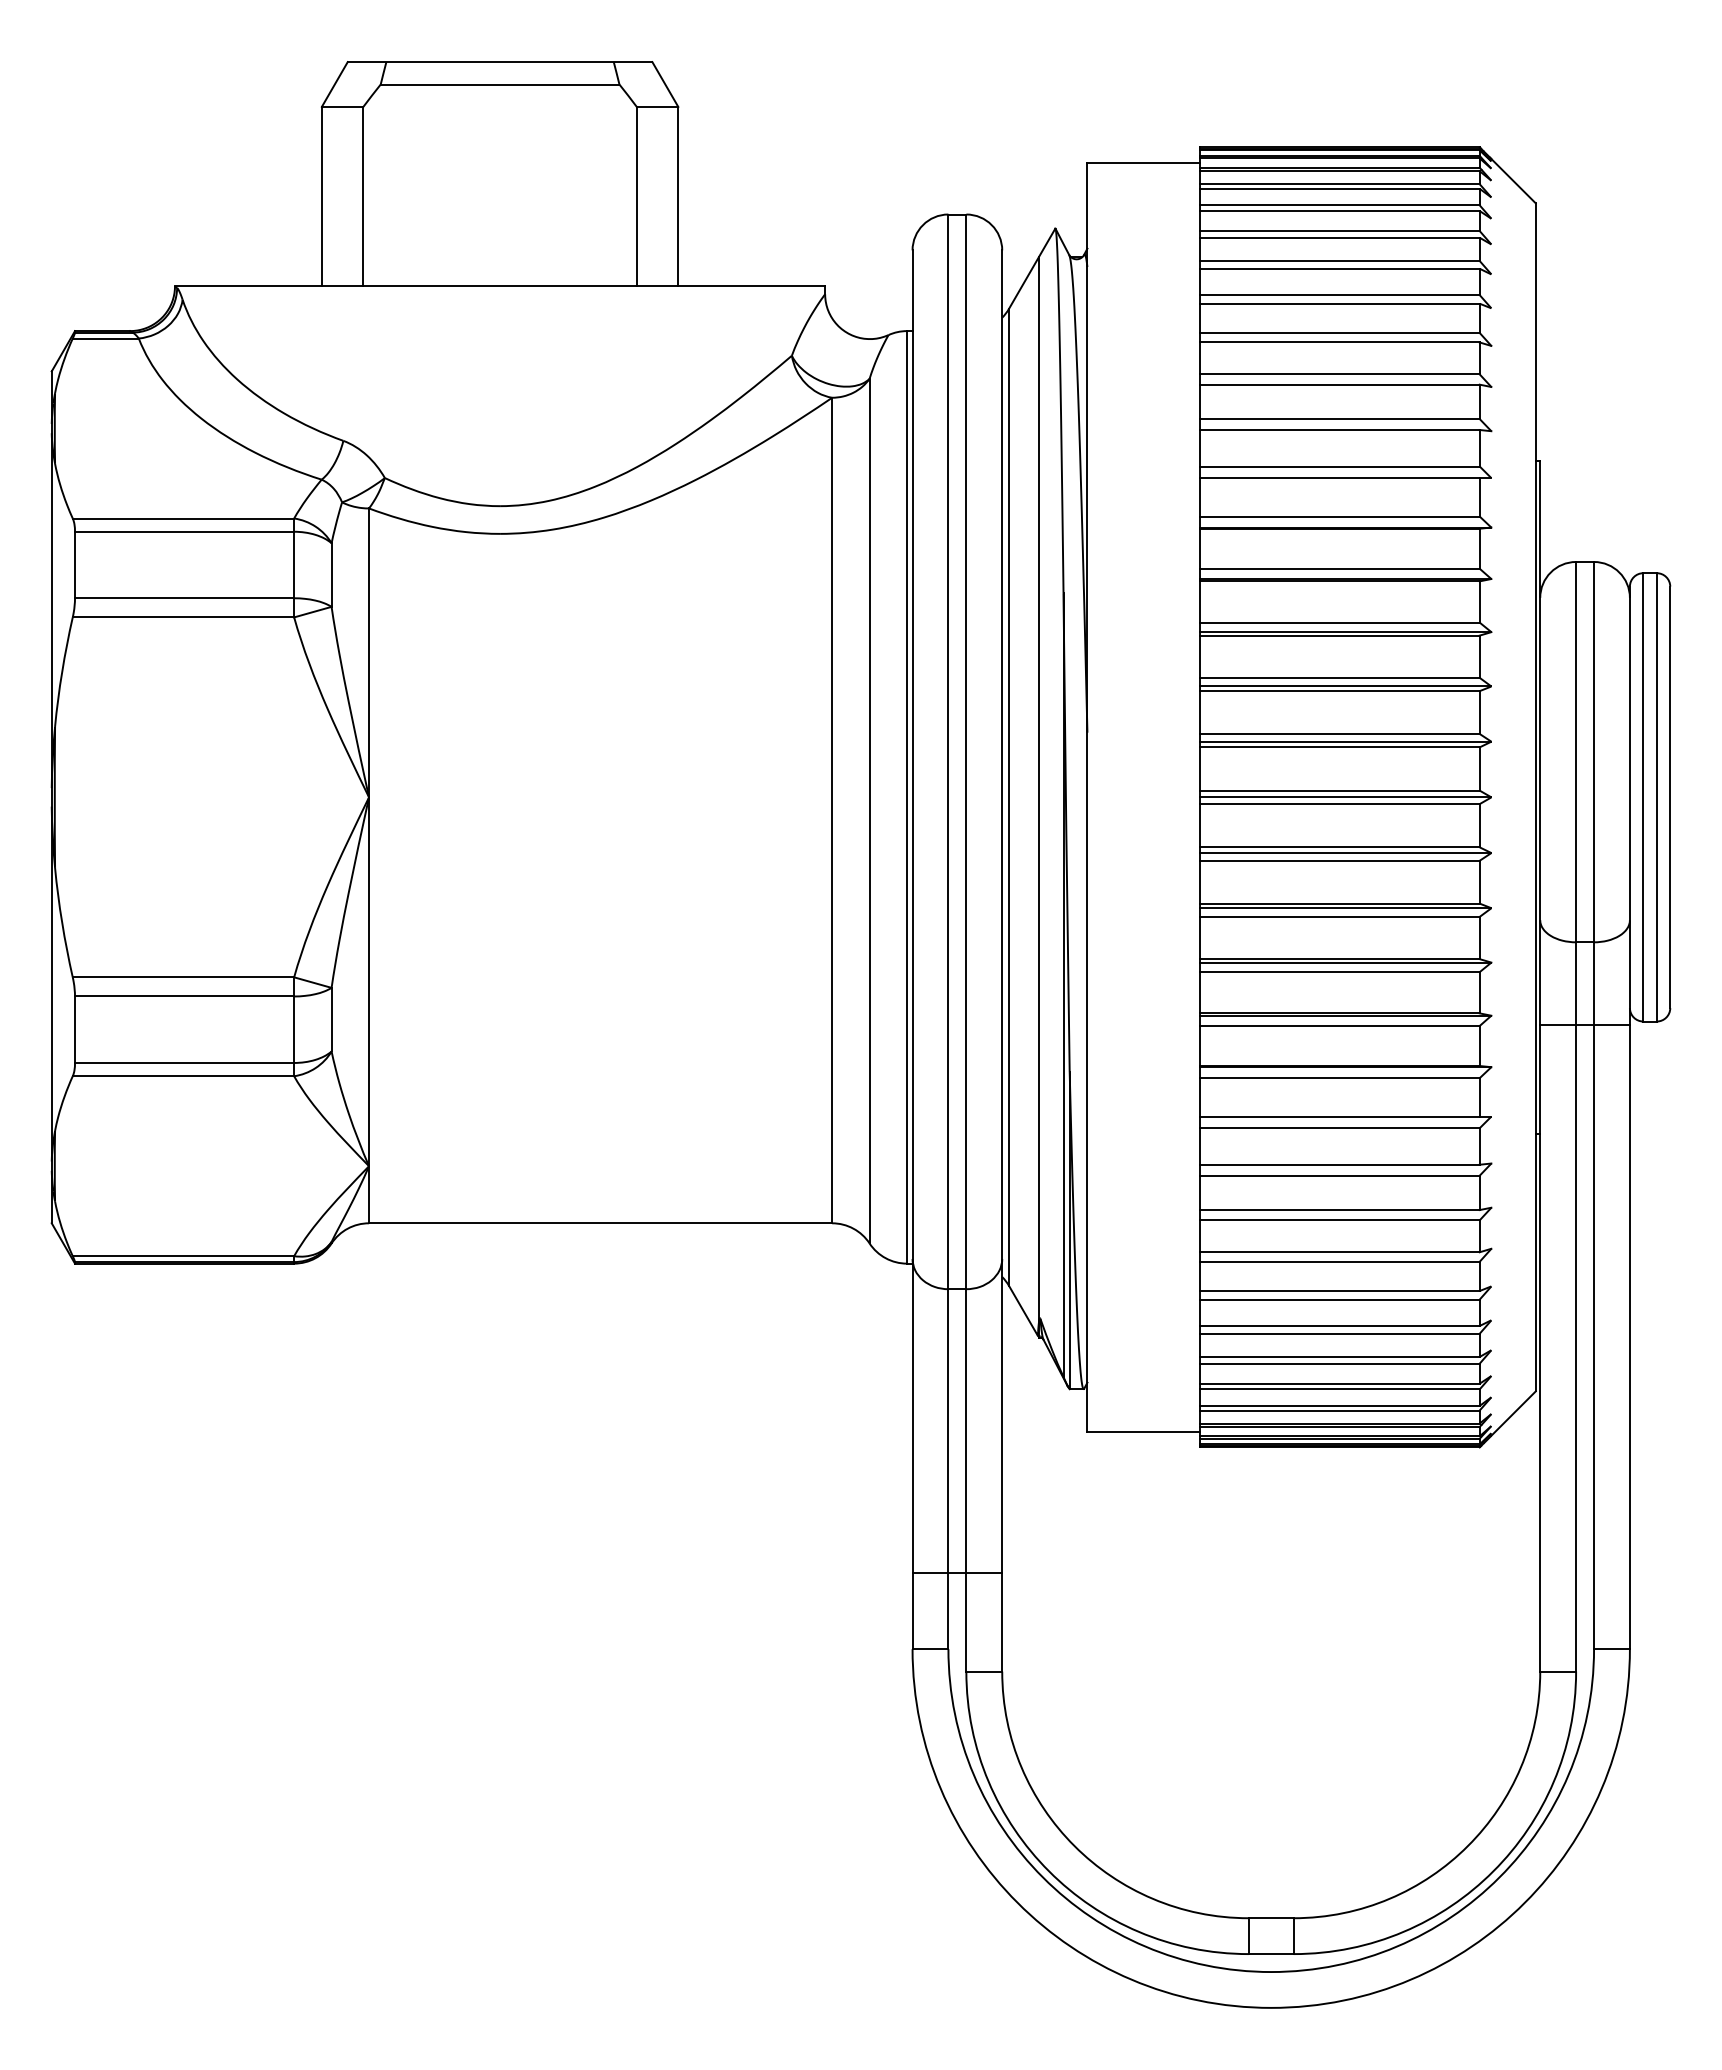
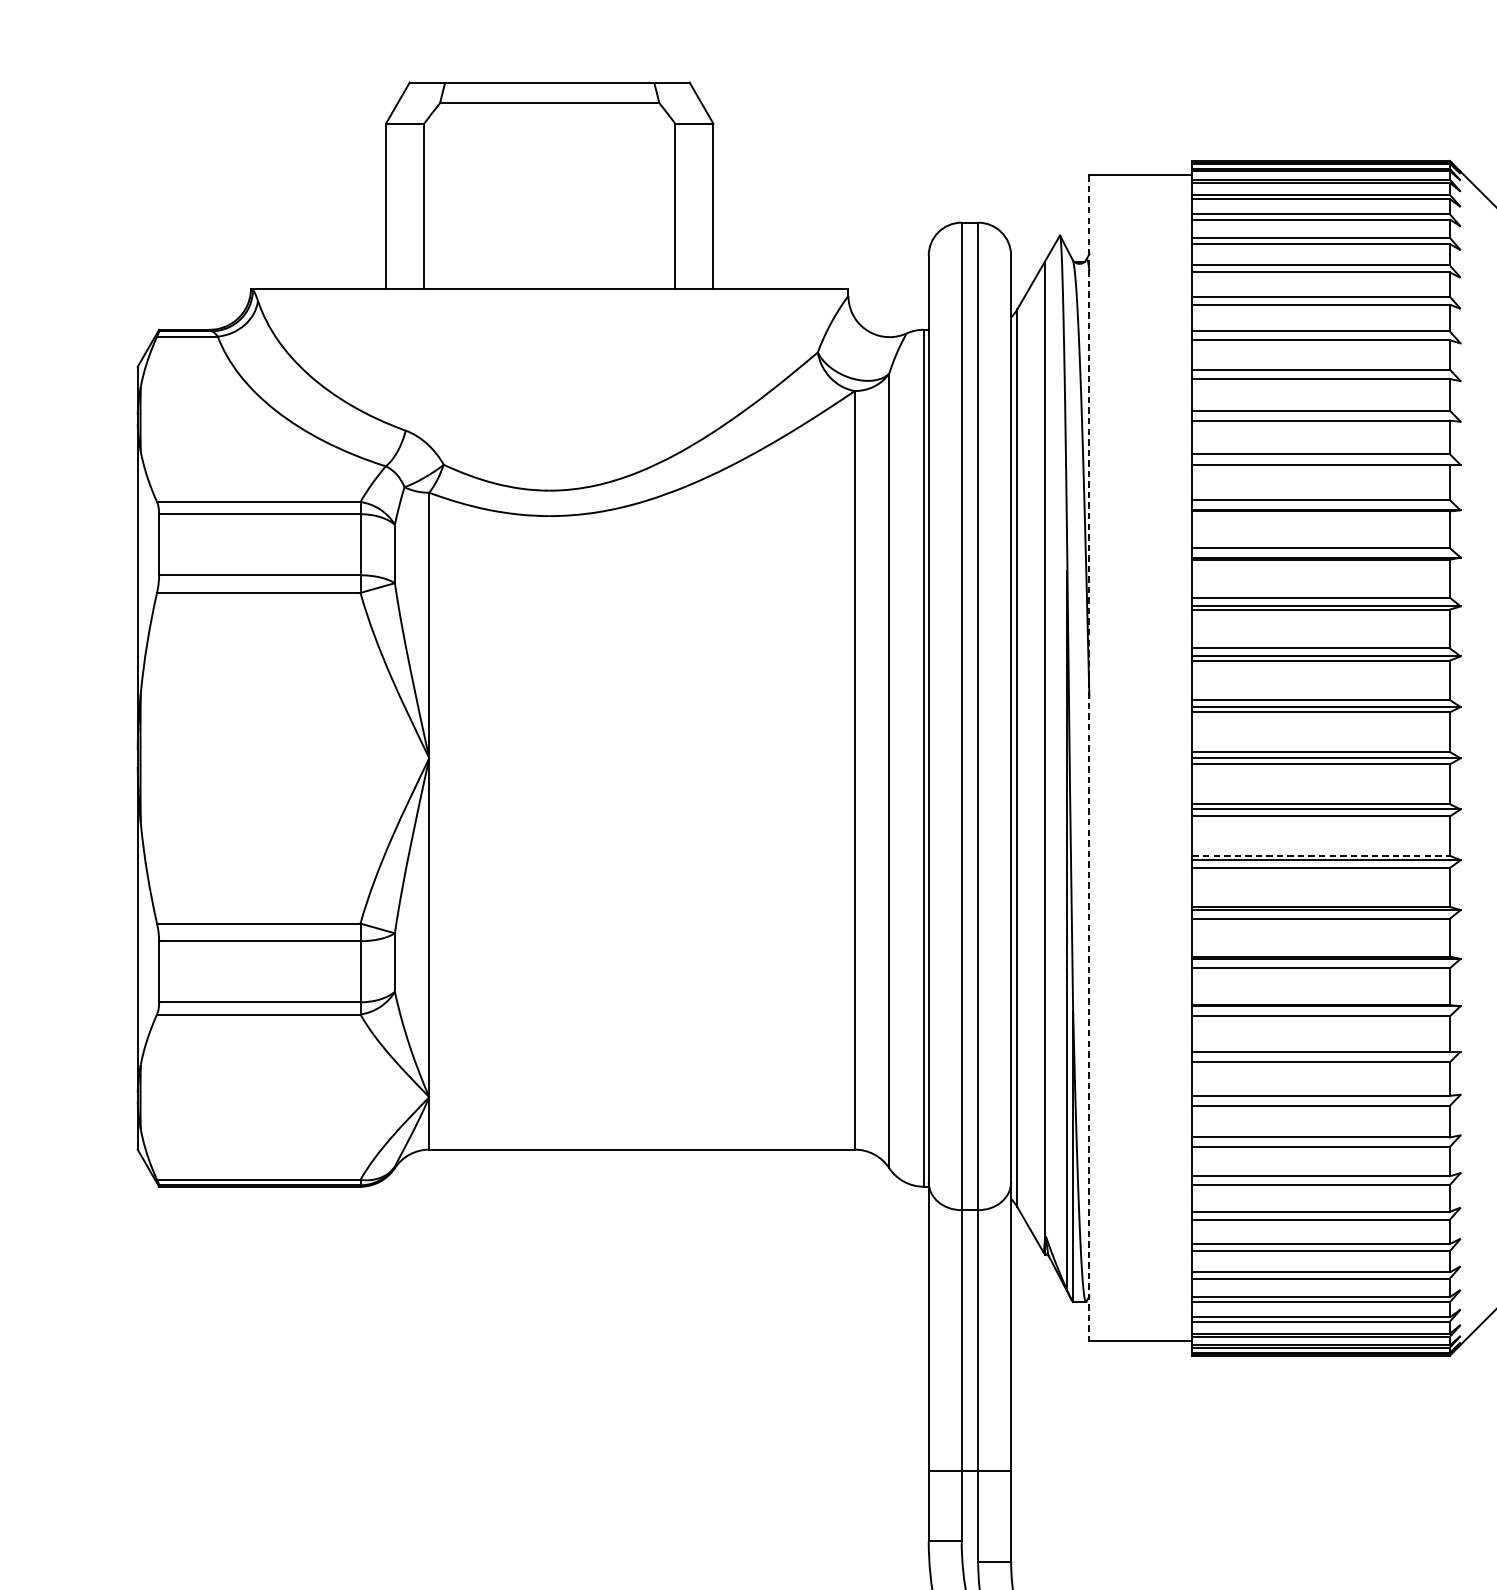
line: (1087, 797) -> (1089, 758), solid -> dashed
line: (1340, 903) -> (1321, 855), solid -> dashed

